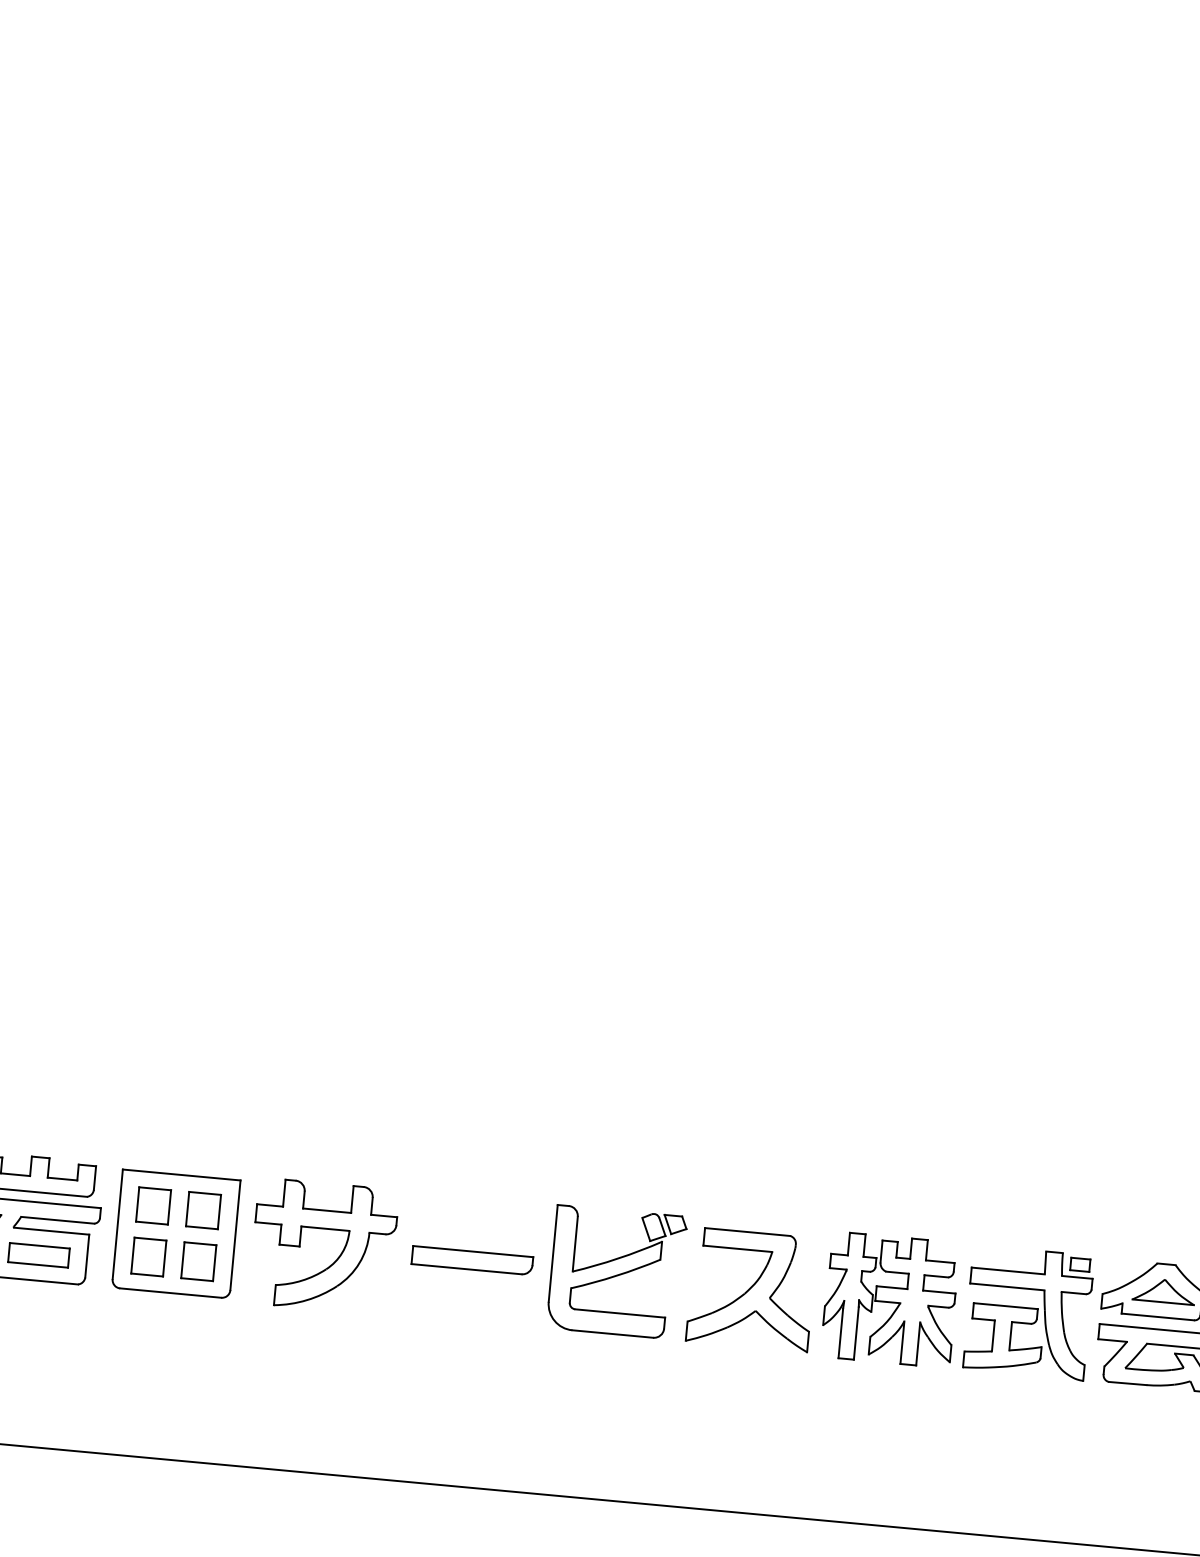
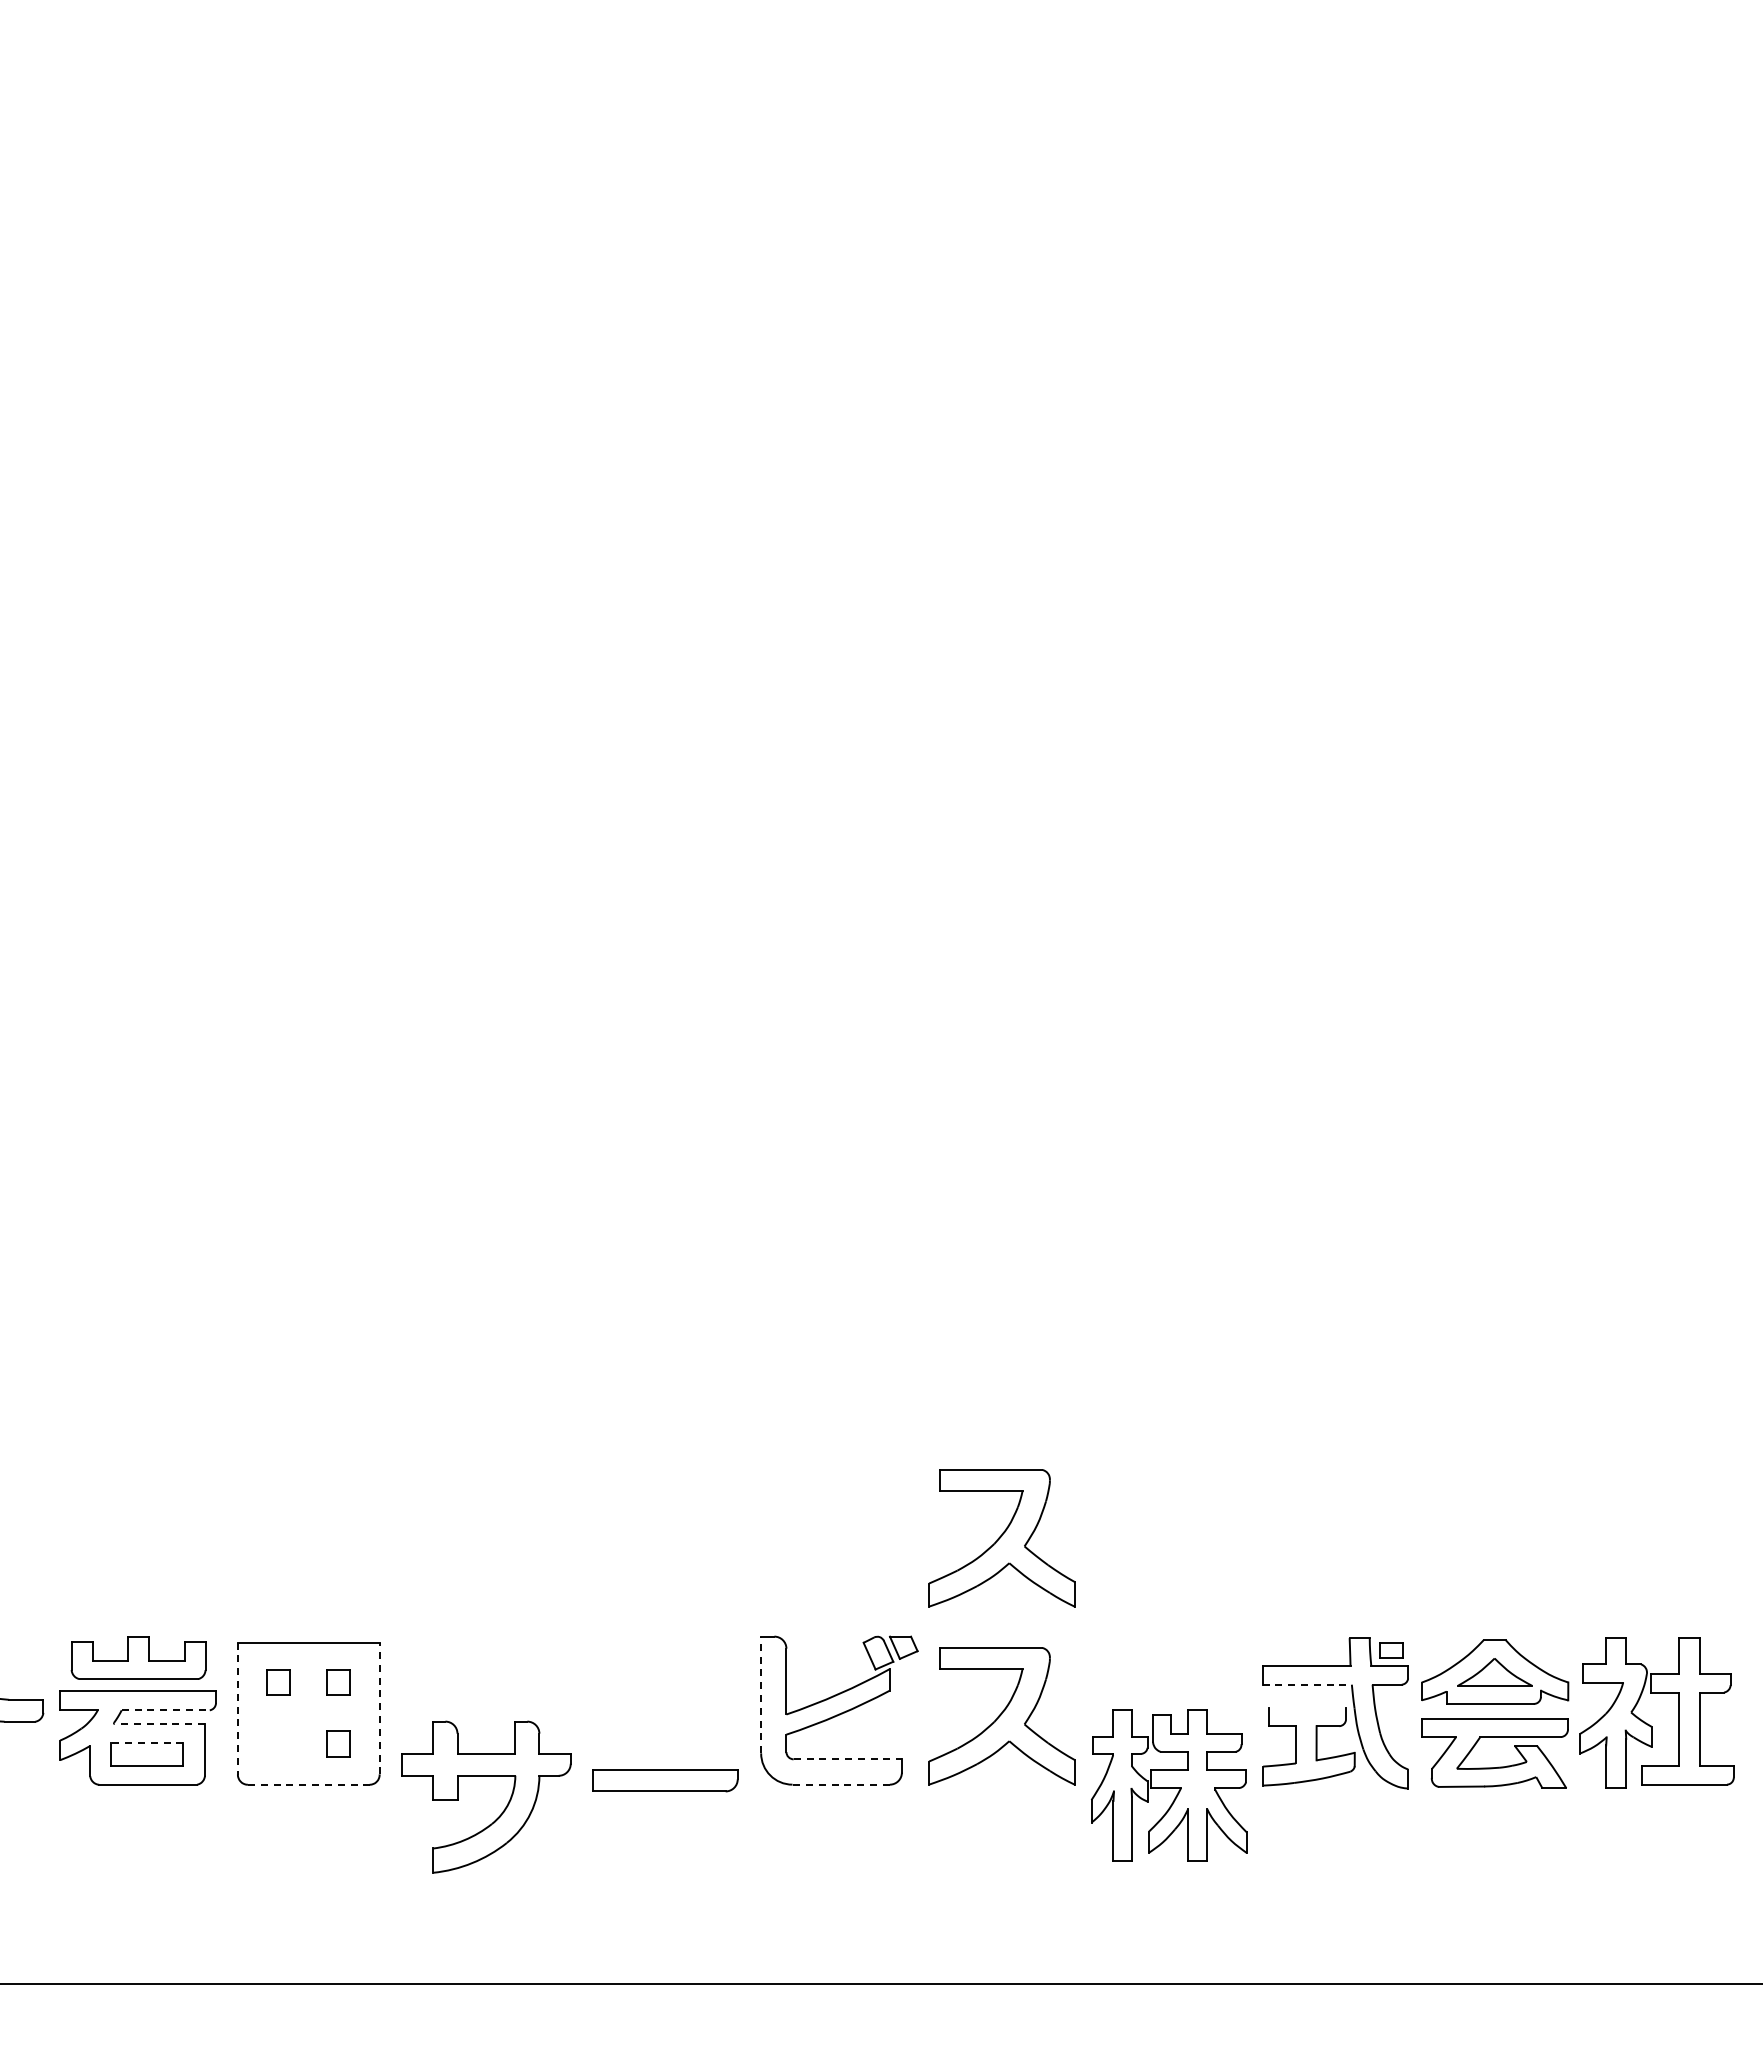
part: (764, 1141) -> (1001, 1538), added
part: (153, 1205) -> (278, 1682), size x0.6
part: (203, 1210) -> (338, 1682), size x0.6
line: (58, 1220) -> (166, 1710), solid -> dashed
line: (117, 1225) -> (237, 1709), solid -> dashed
part: (325, 1229) -> (486, 1776), moved
line: (51, 1231) -> (159, 1724), solid -> dashed
line: (235, 1235) -> (379, 1708), solid -> dashed
line: (39, 1245) -> (146, 1742), solid -> dashed
line: (553, 1253) -> (761, 1694), solid -> dashed
part: (148, 1257) -> (278, 1744), removed
part: (472, 1260) -> (665, 1780), moved
part: (198, 1261) -> (338, 1744), size x0.6
line: (1007, 1286) -> (1307, 1684), solid -> dashed
line: (170, 1292) -> (308, 1784), solid -> dashed
part: (890, 1300) -> (1169, 1785), moved
line: (1005, 1305) -> (1307, 1707), removed
line: (620, 1313) -> (848, 1759), solid -> dashed
line: (613, 1333) -> (841, 1784), solid -> dashed

